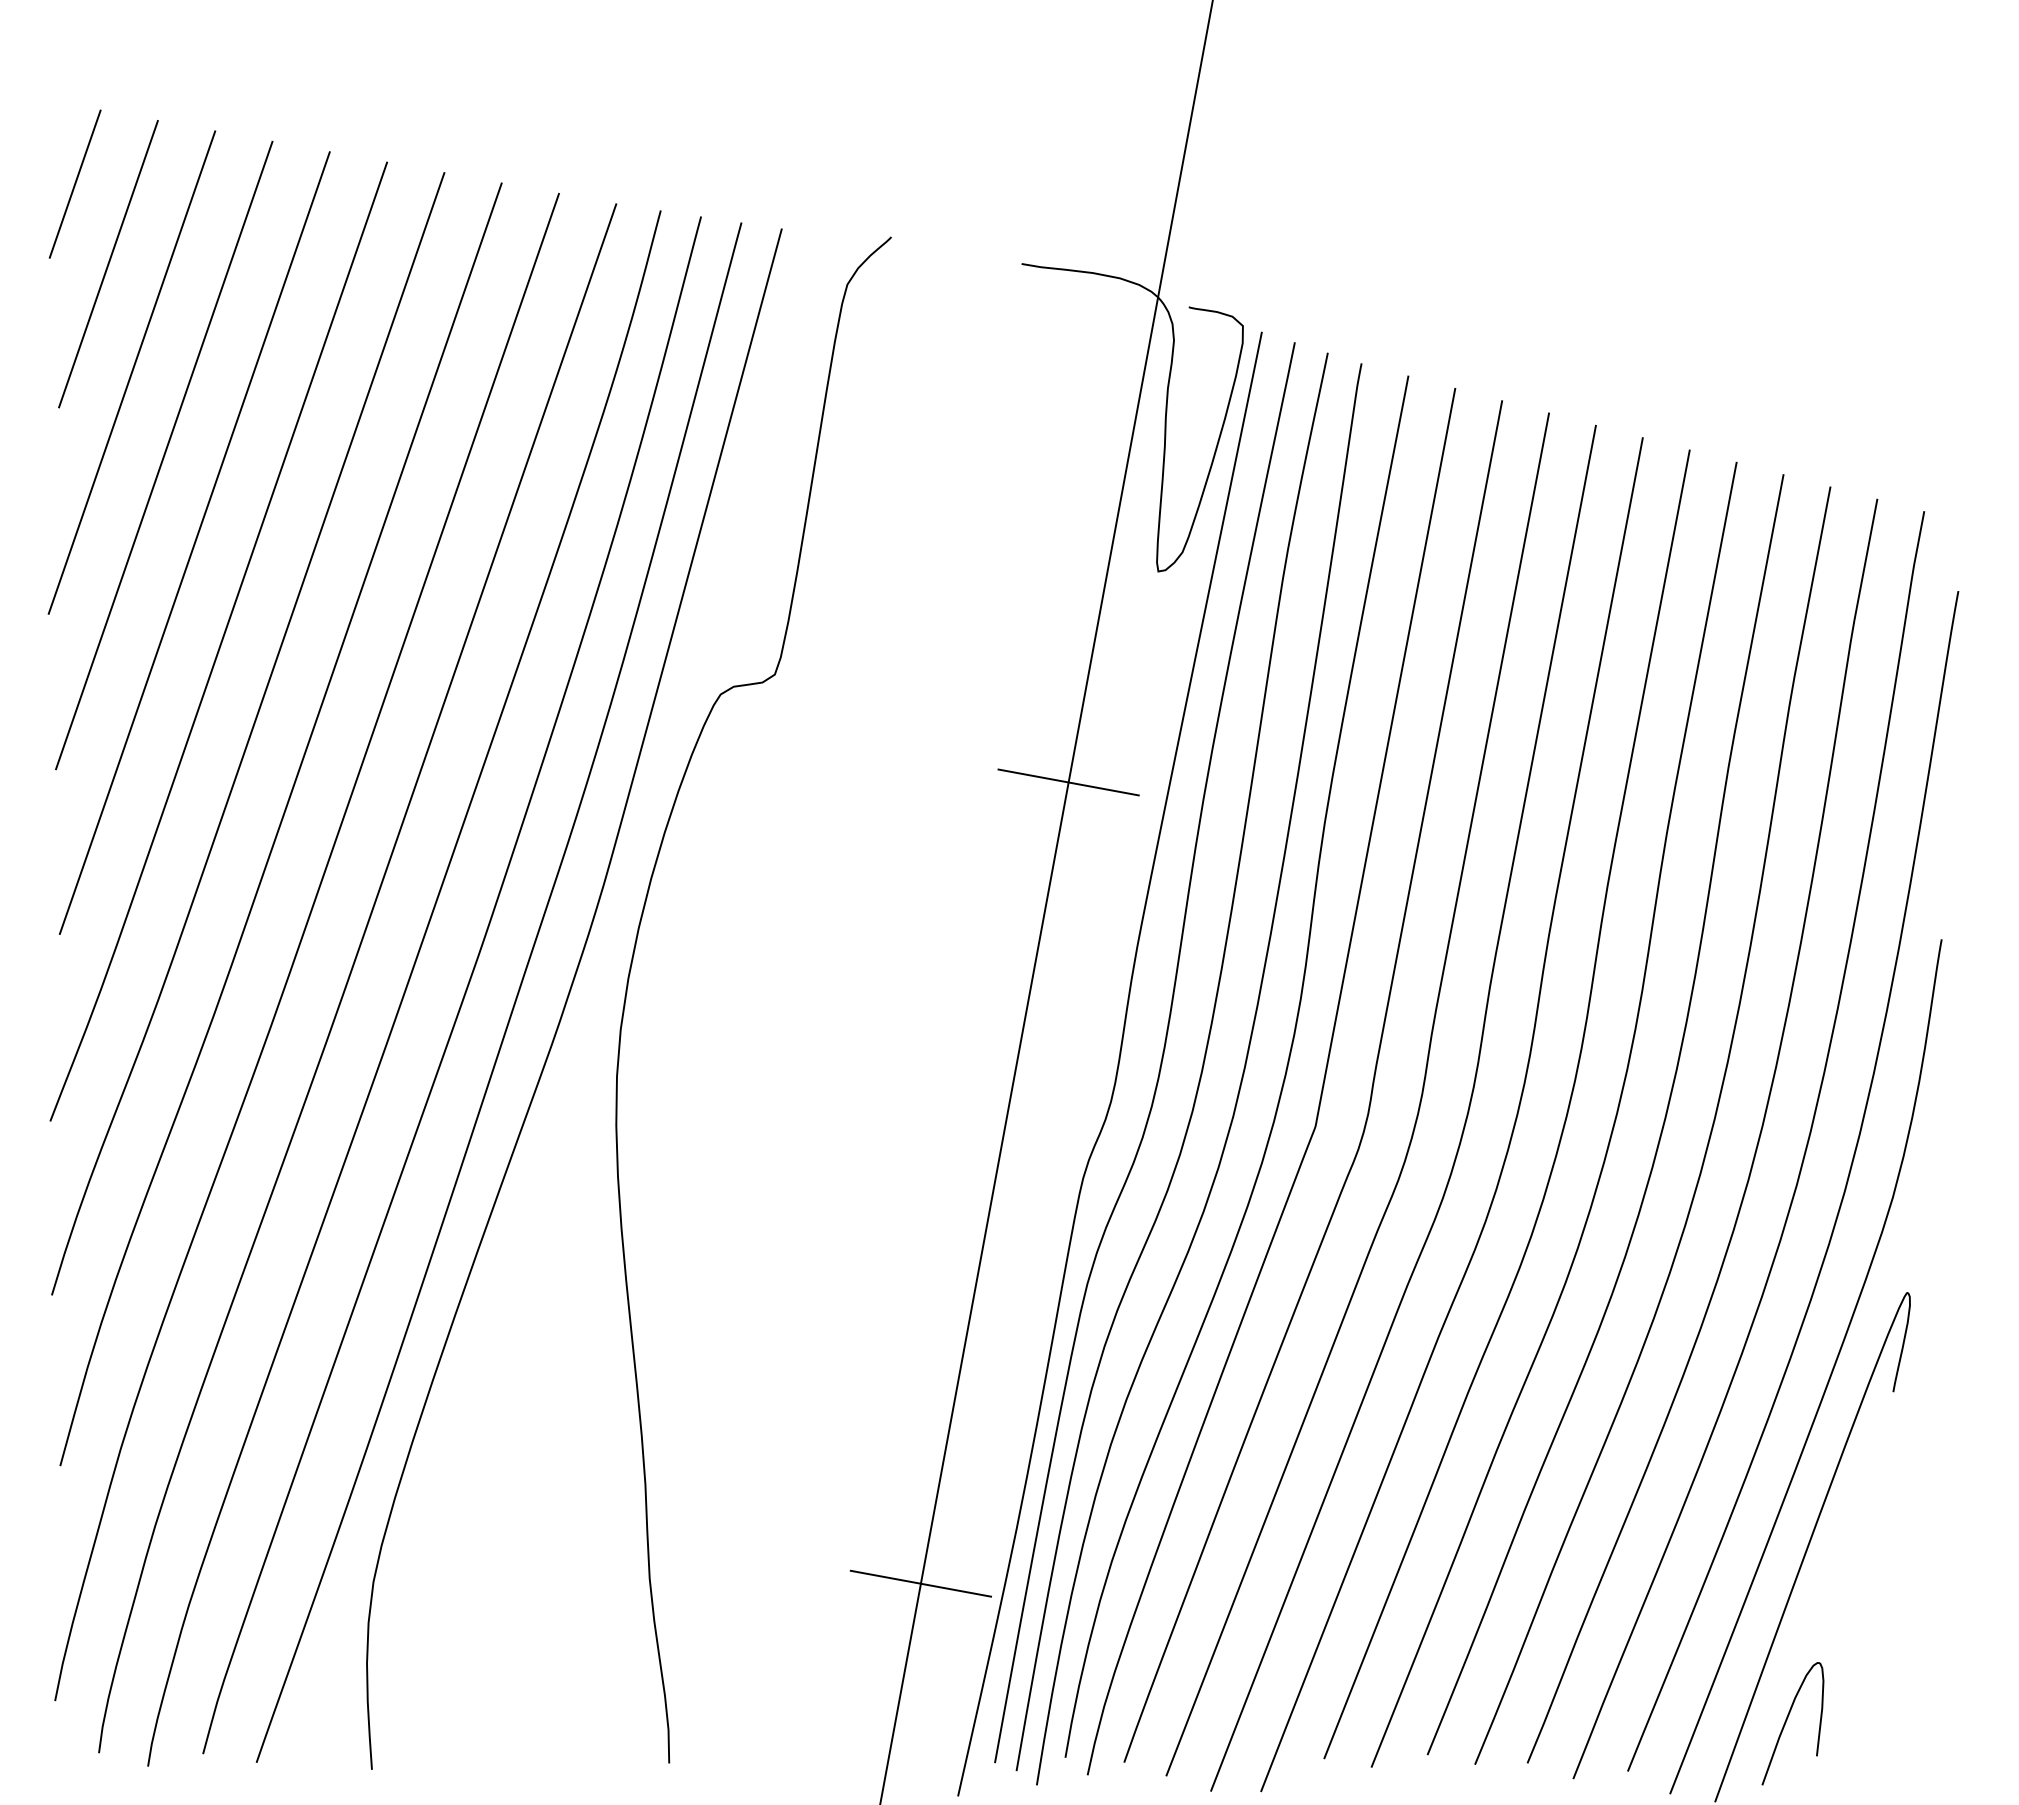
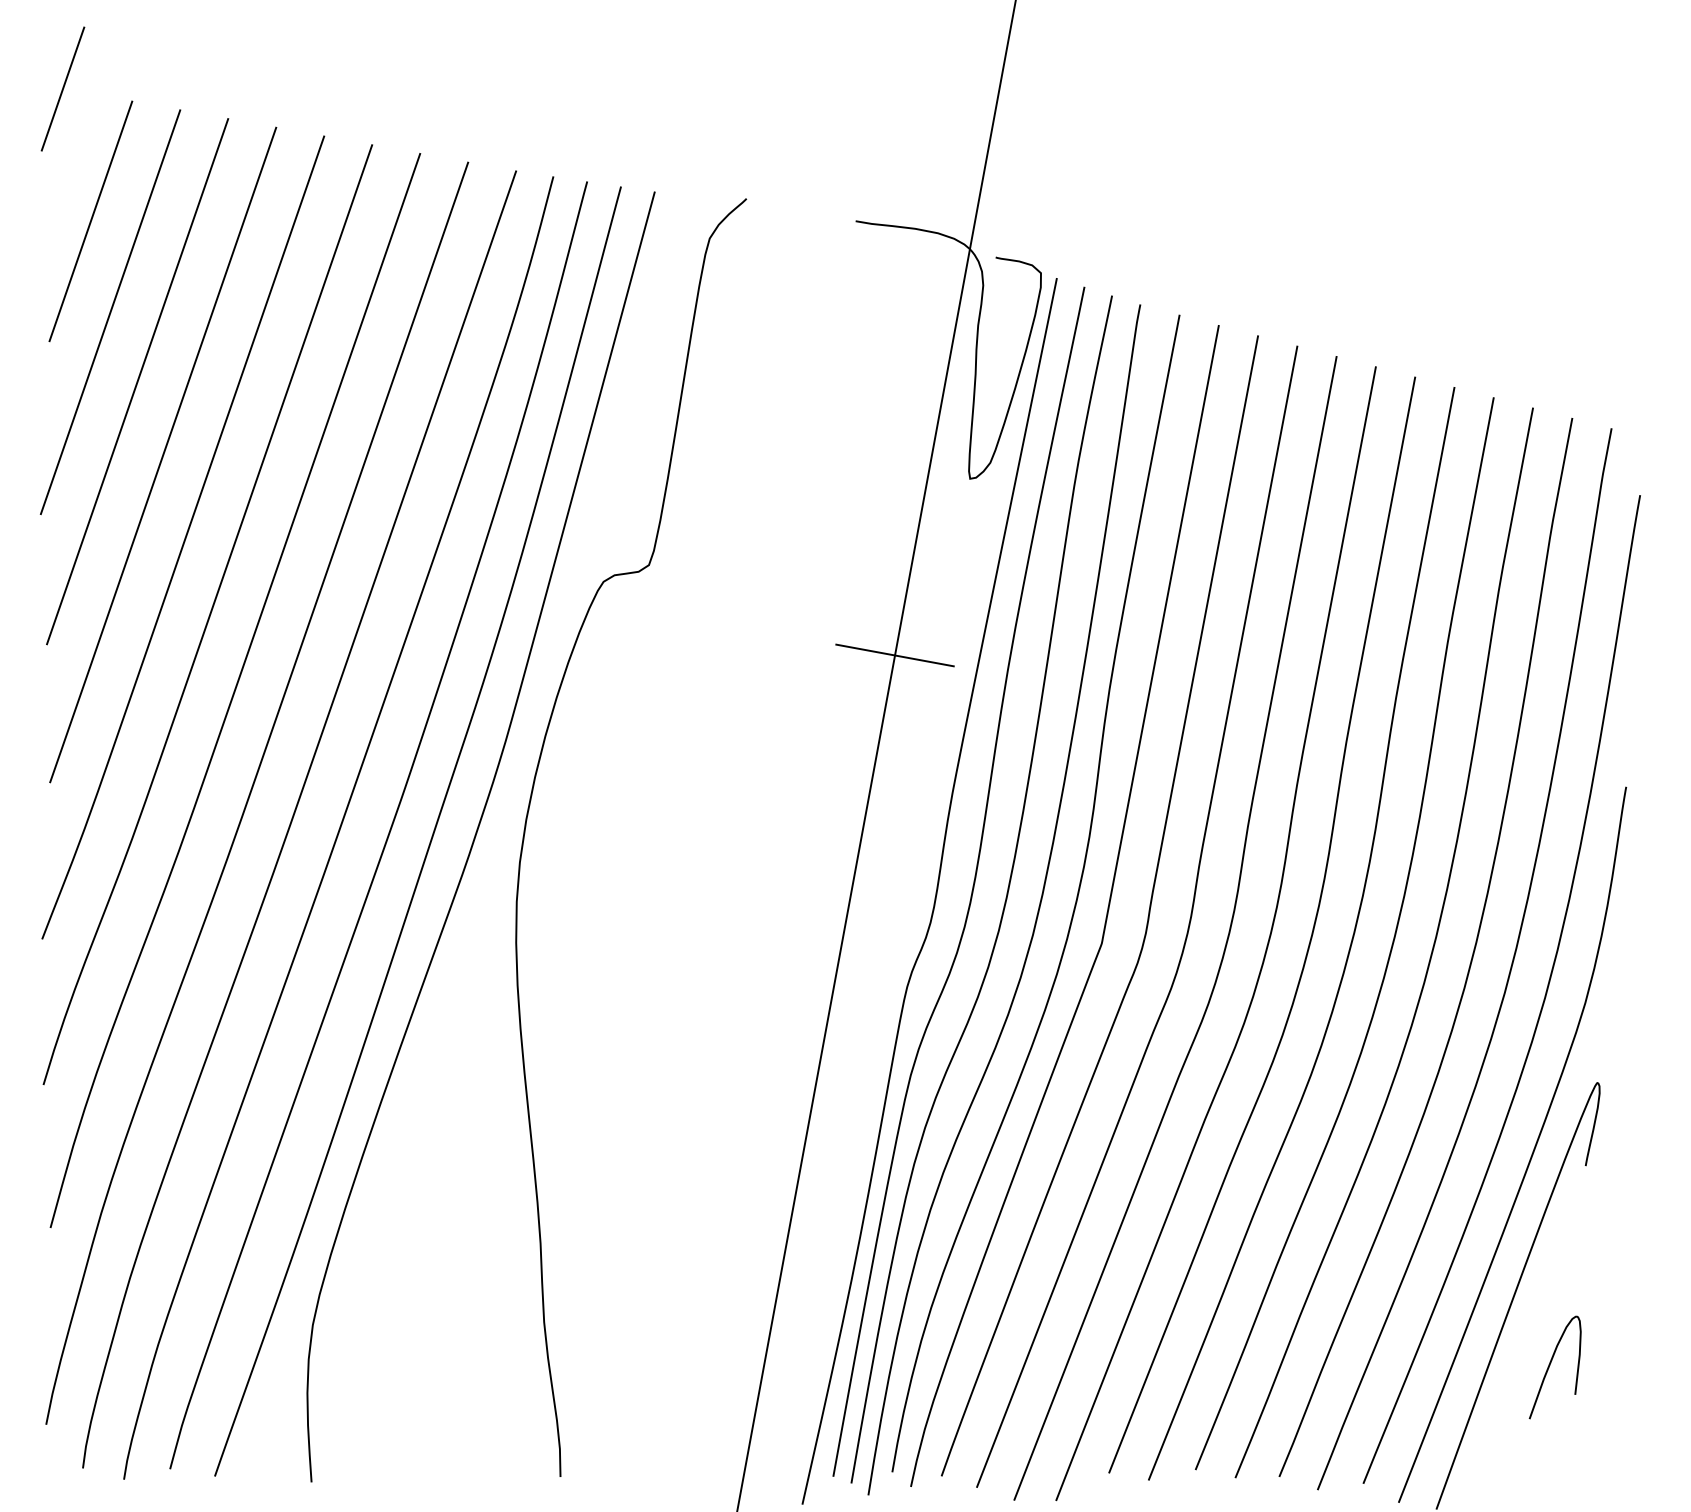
line: (74, 183) -> (62, 88), moved
line: (920, 1583) -> (770, 1326), removed
curve: (1787, 1720) -> (1550, 1364), moved

